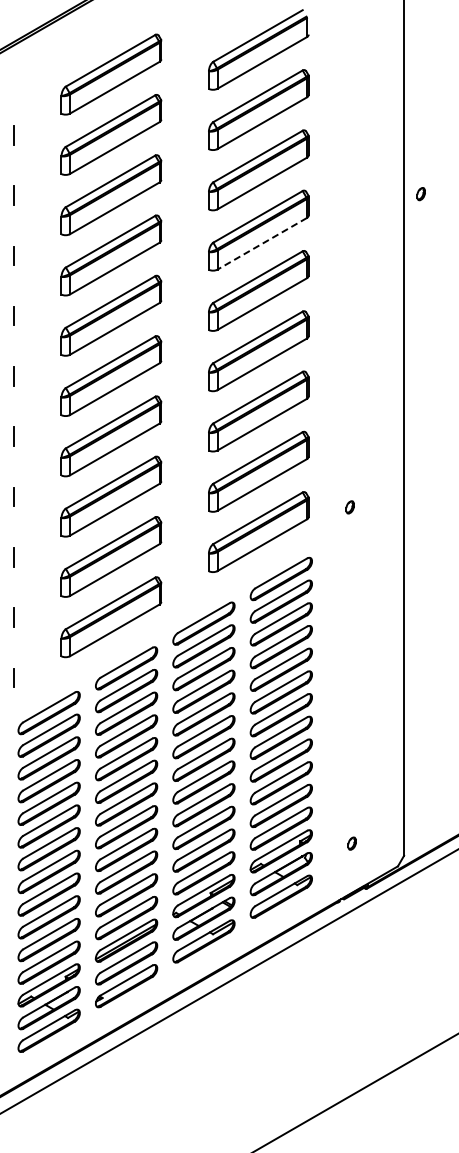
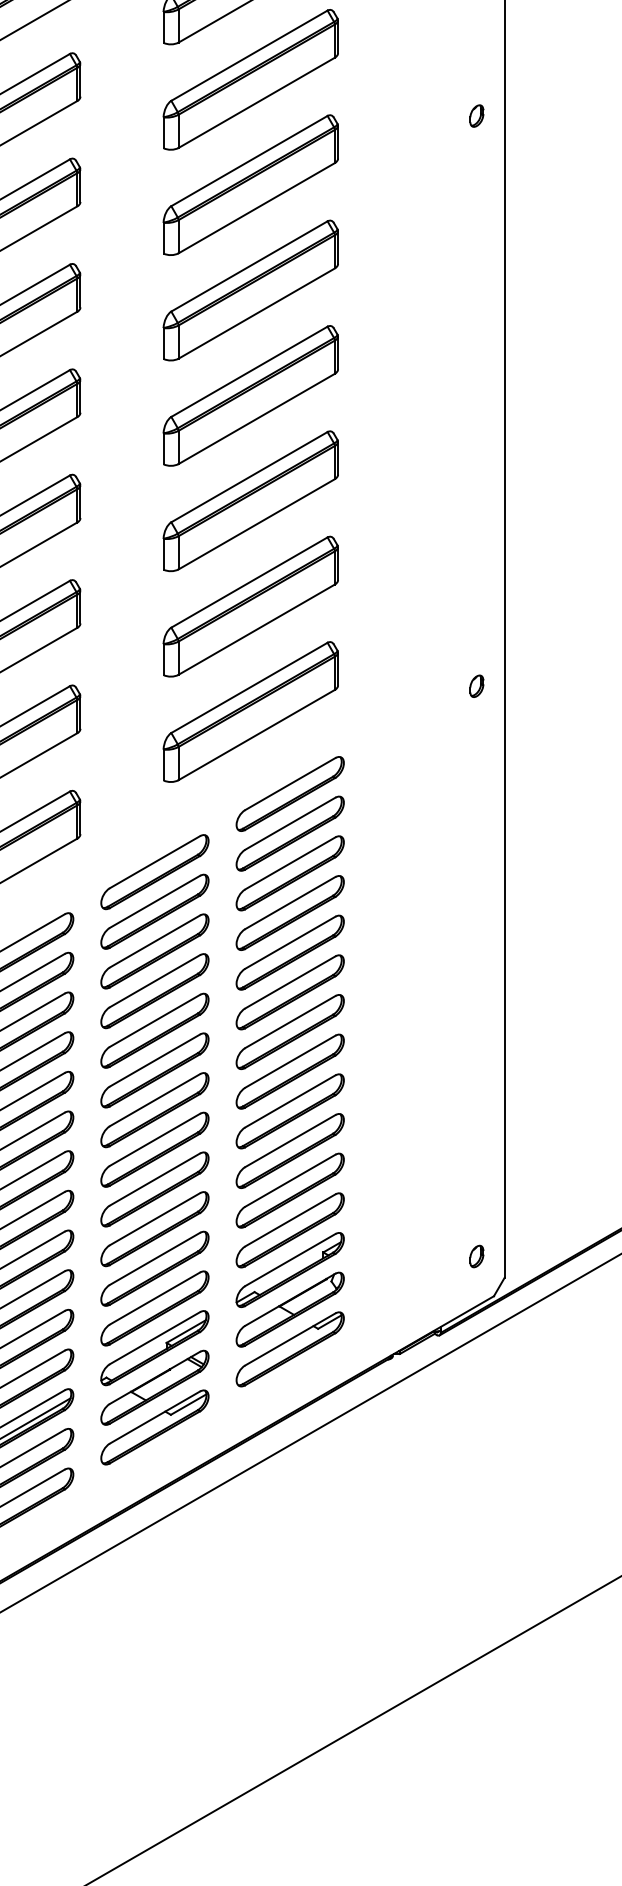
part: (420, 194) -> (475, 116), moved
line: (262, 243) -> (257, 207), dashed -> solid
part: (349, 507) -> (475, 686), moved
part: (351, 843) -> (475, 1256), moved

